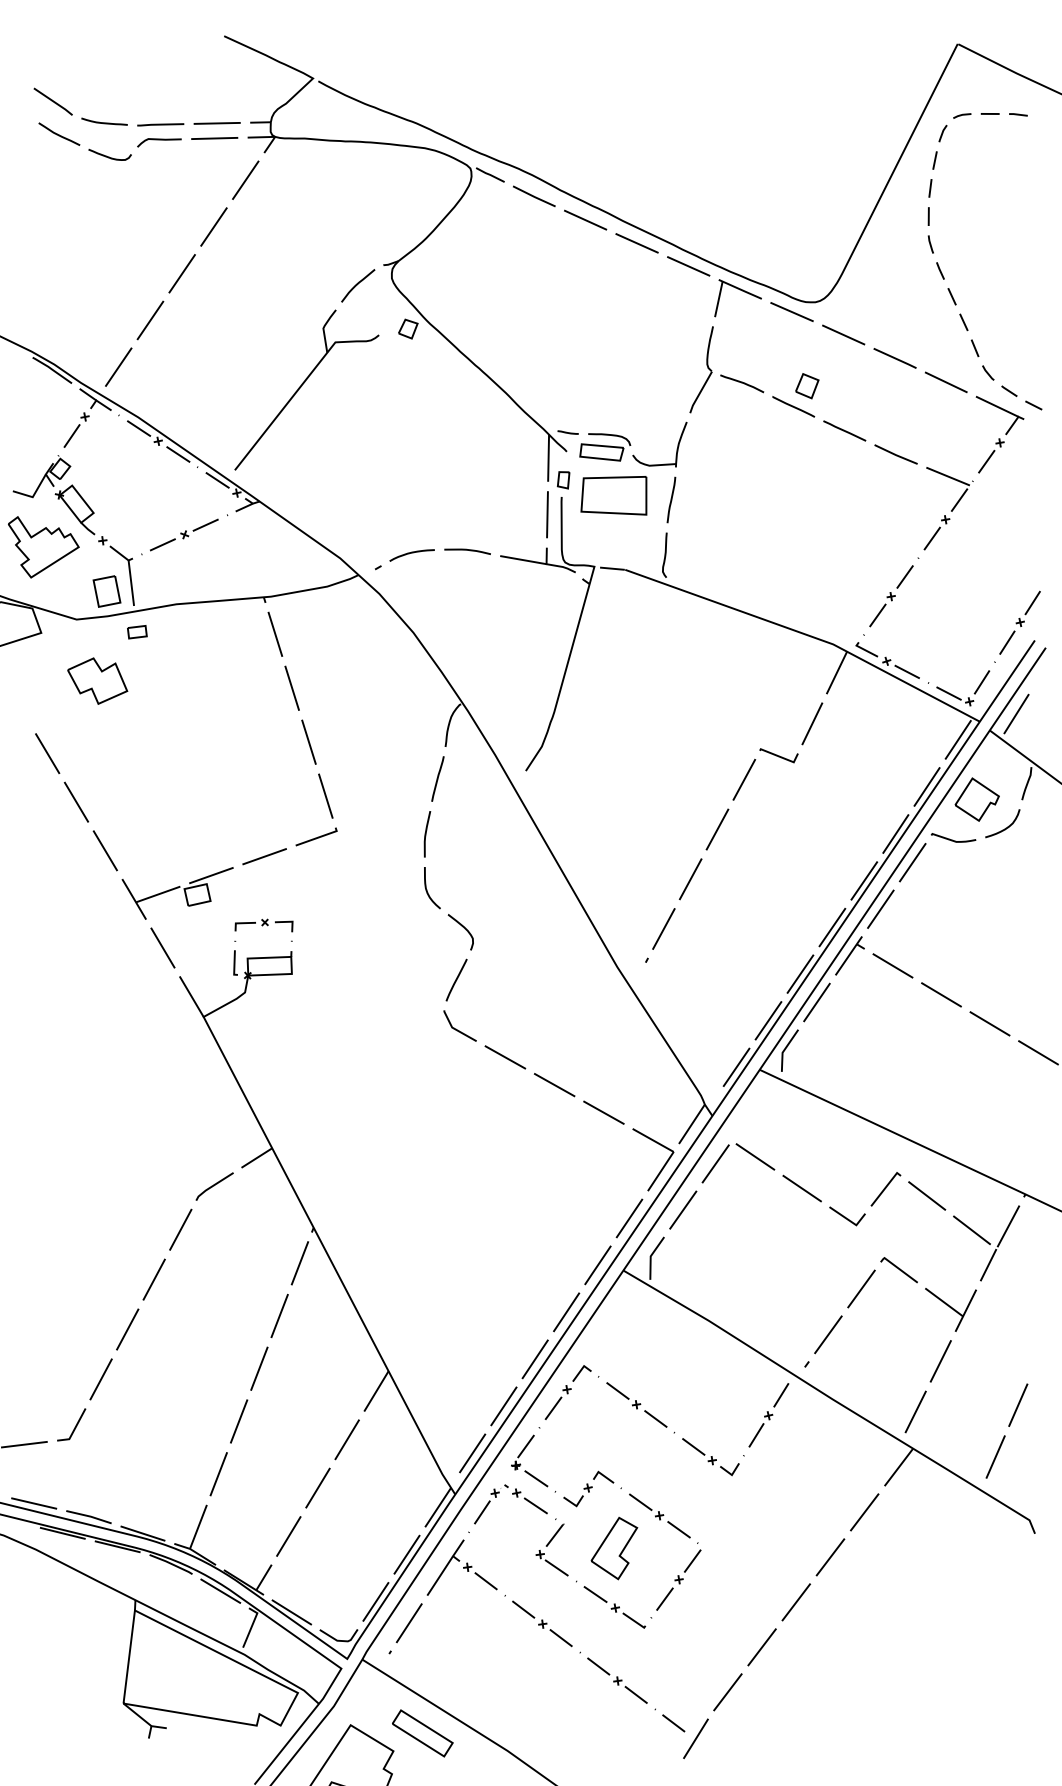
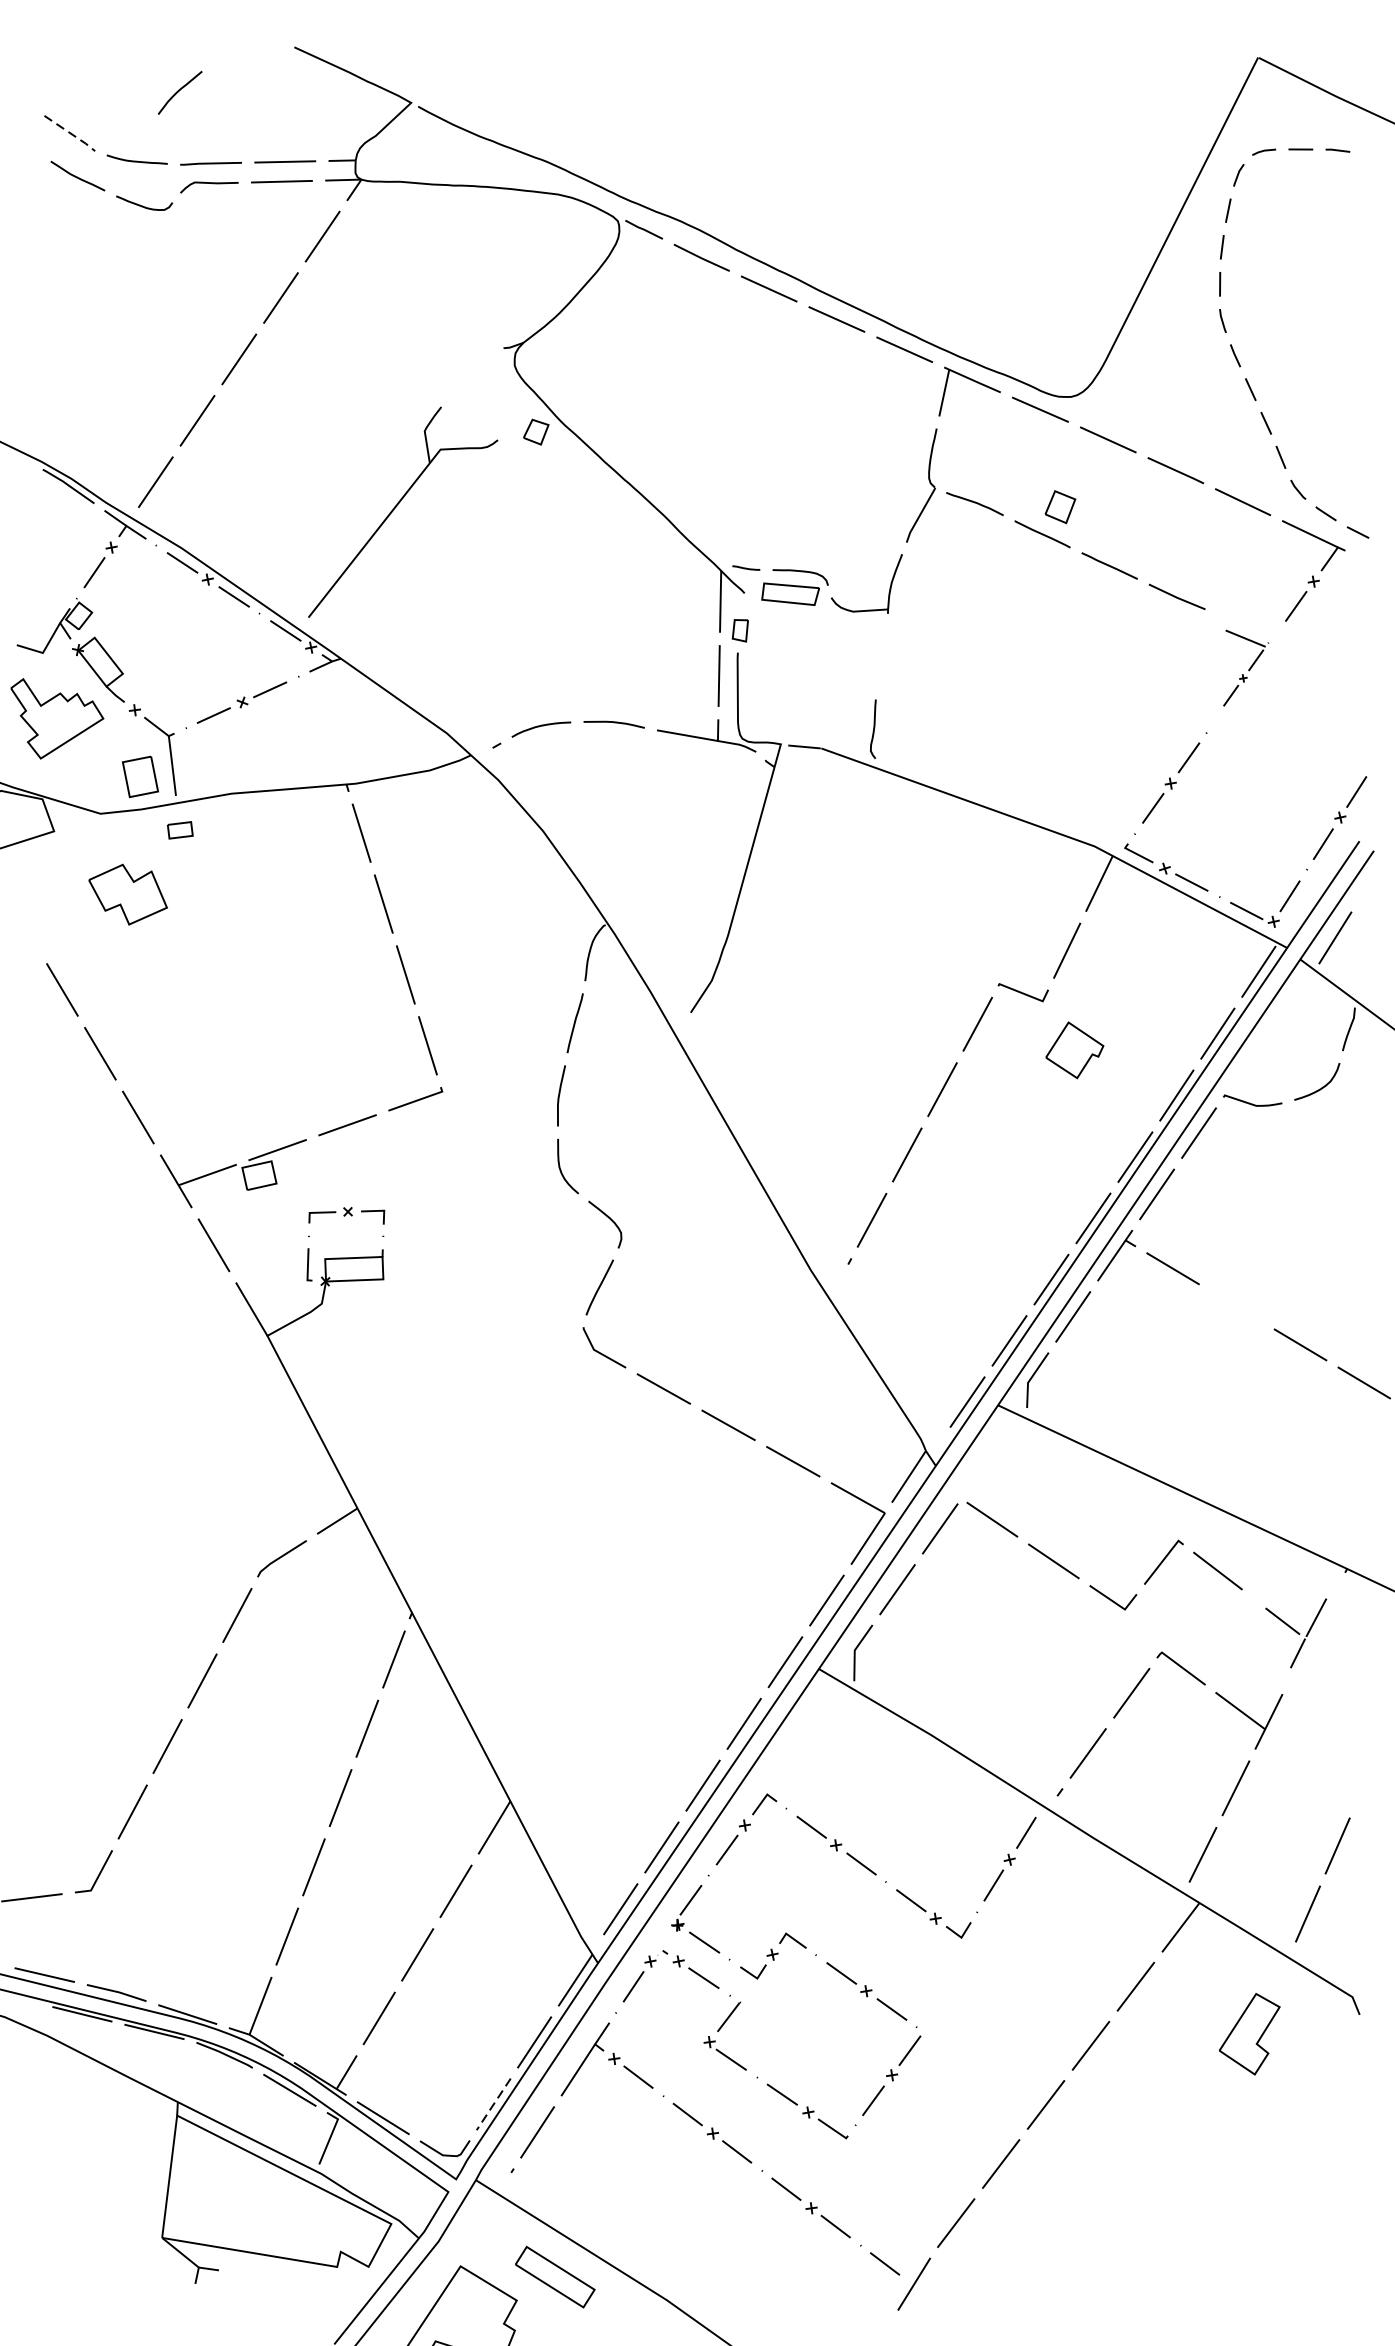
line: (54, 102) -> (71, 134), solid -> dashed
curve: (358, 284) -> (180, 91), moved
part: (613, 495) -> (805, 650), removed
line: (671, 499) -> (882, 656), removed
part: (948, 508) -> (1246, 667), size x0.7
part: (976, 799) -> (1073, 1050), moved
line: (941, 994) -> (1236, 1306), removed
part: (986, 1243) -> (1295, 1633), size x0.7
part: (614, 1548) -> (1249, 2034), moved
line: (375, 1601) -> (493, 2103), solid -> dashed

